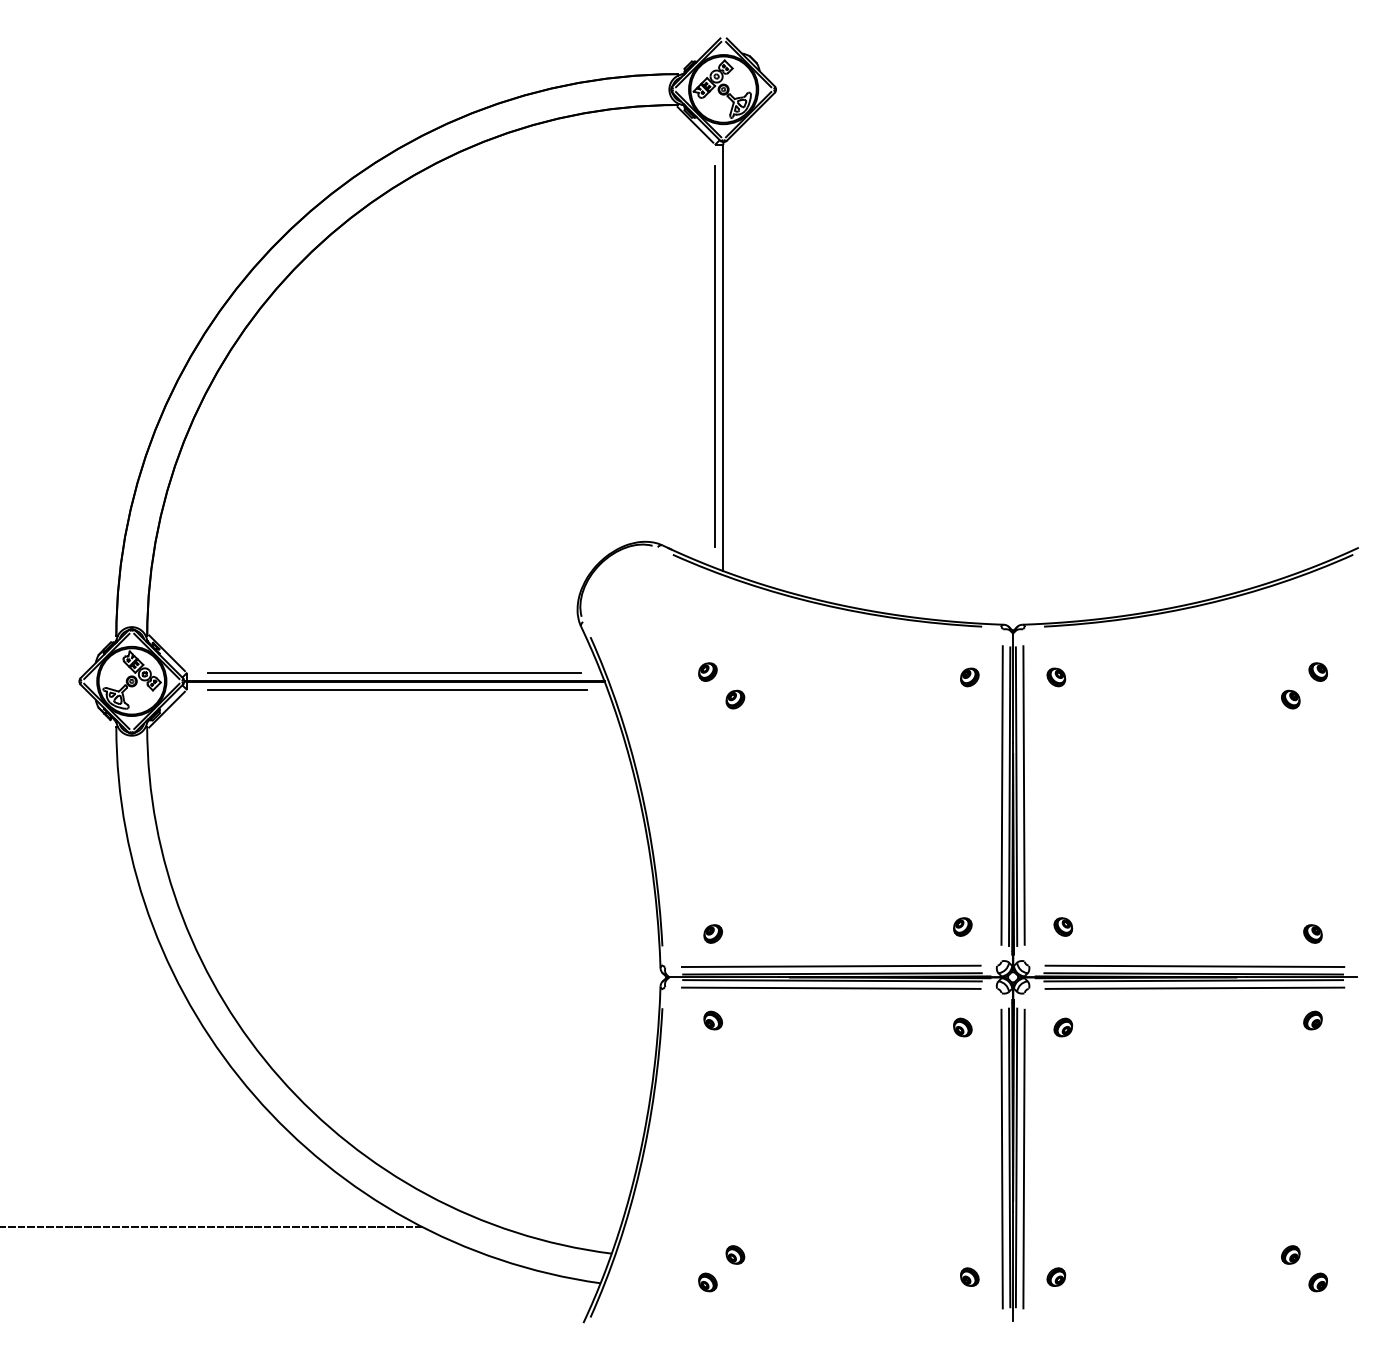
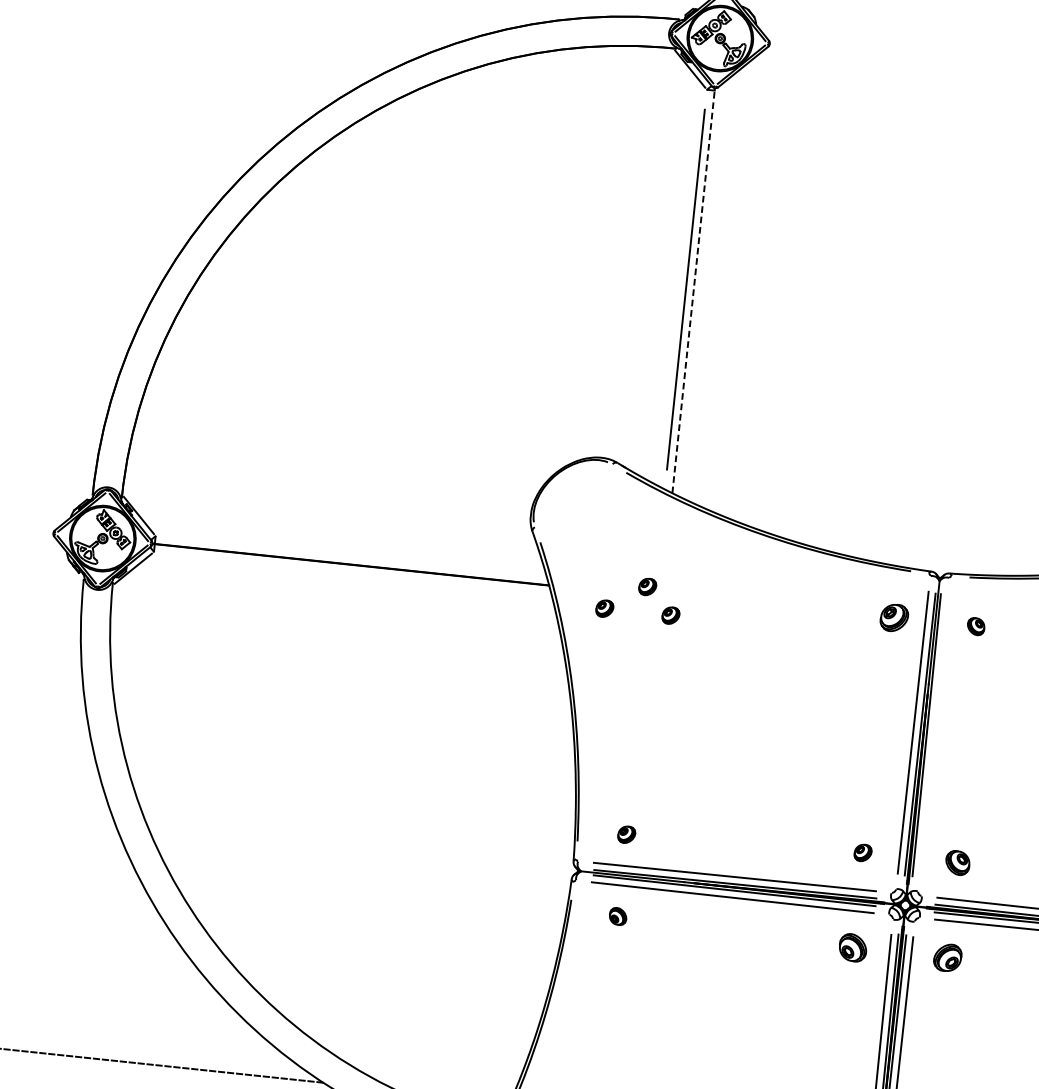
line: (723, 357) -> (693, 291), solid -> dashed
line: (393, 673) -> (350, 557), removed
part: (969, 677) -> (894, 618), size x1.6
line: (396, 689) -> (351, 572), removed
part: (665, 699) -> (604, 608), added
line: (1023, 795) -> (933, 734), removed
part: (1063, 926) -> (958, 862), size x1.4
part: (962, 1027) -> (852, 947), size x1.6
part: (1063, 1027) -> (948, 957), size x1.6

